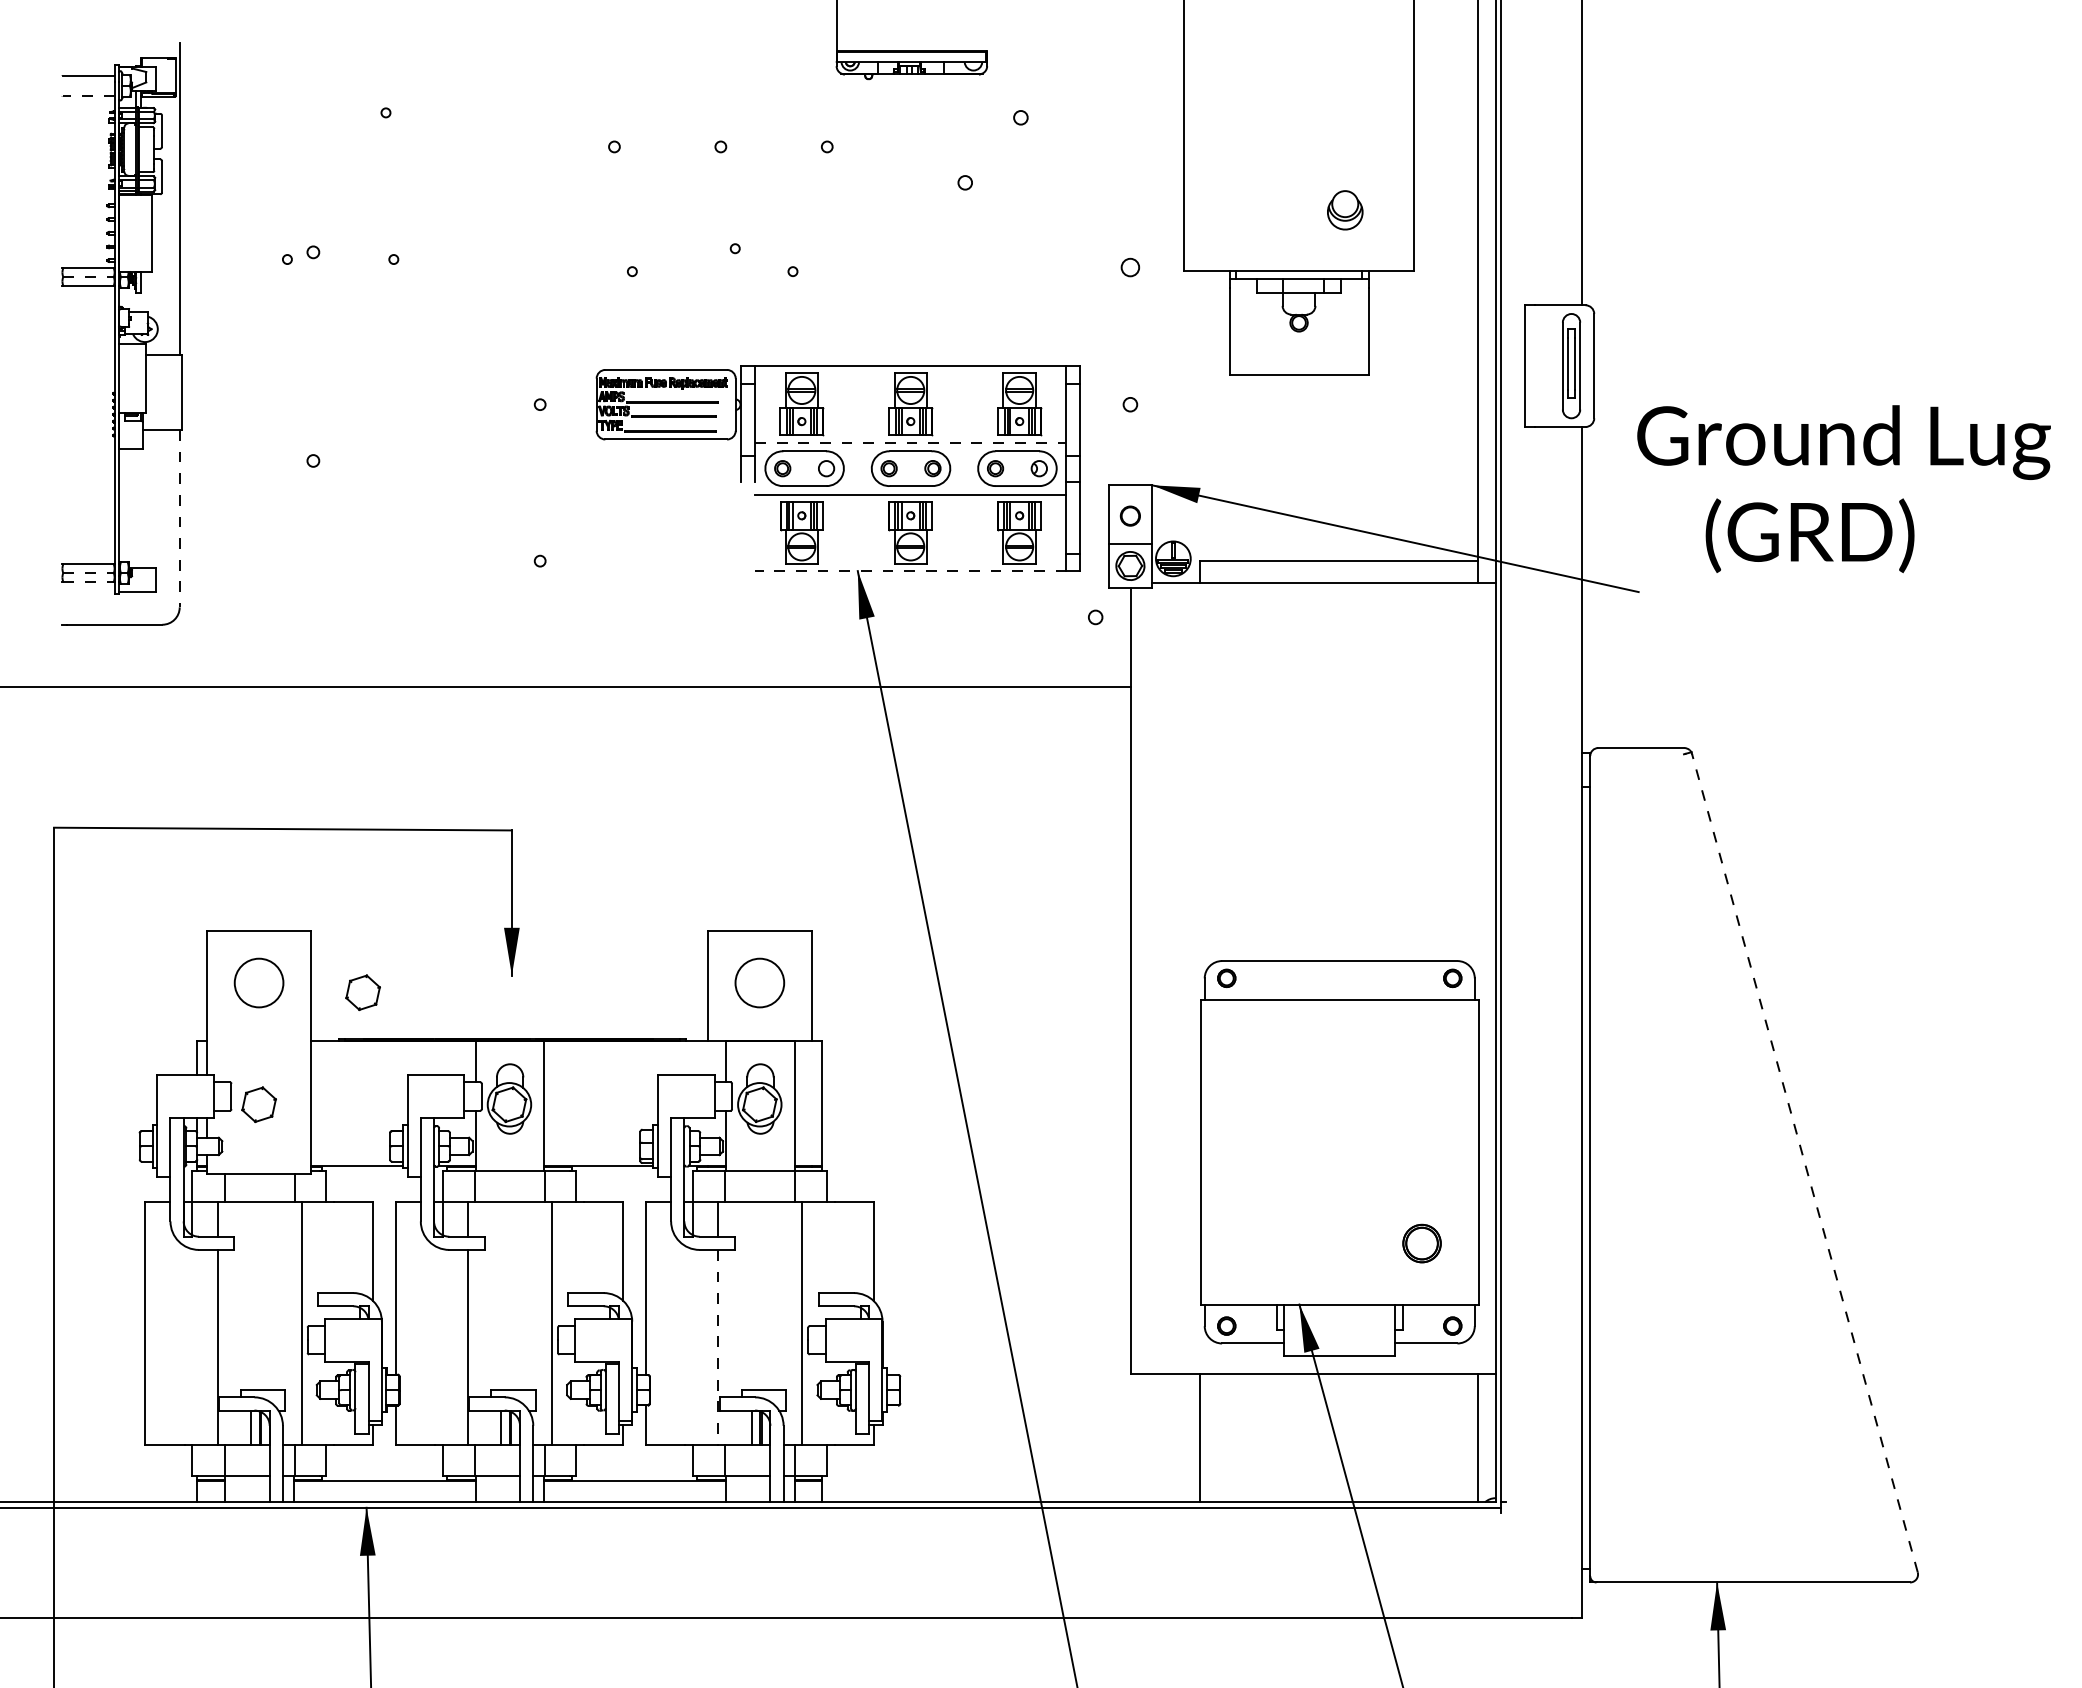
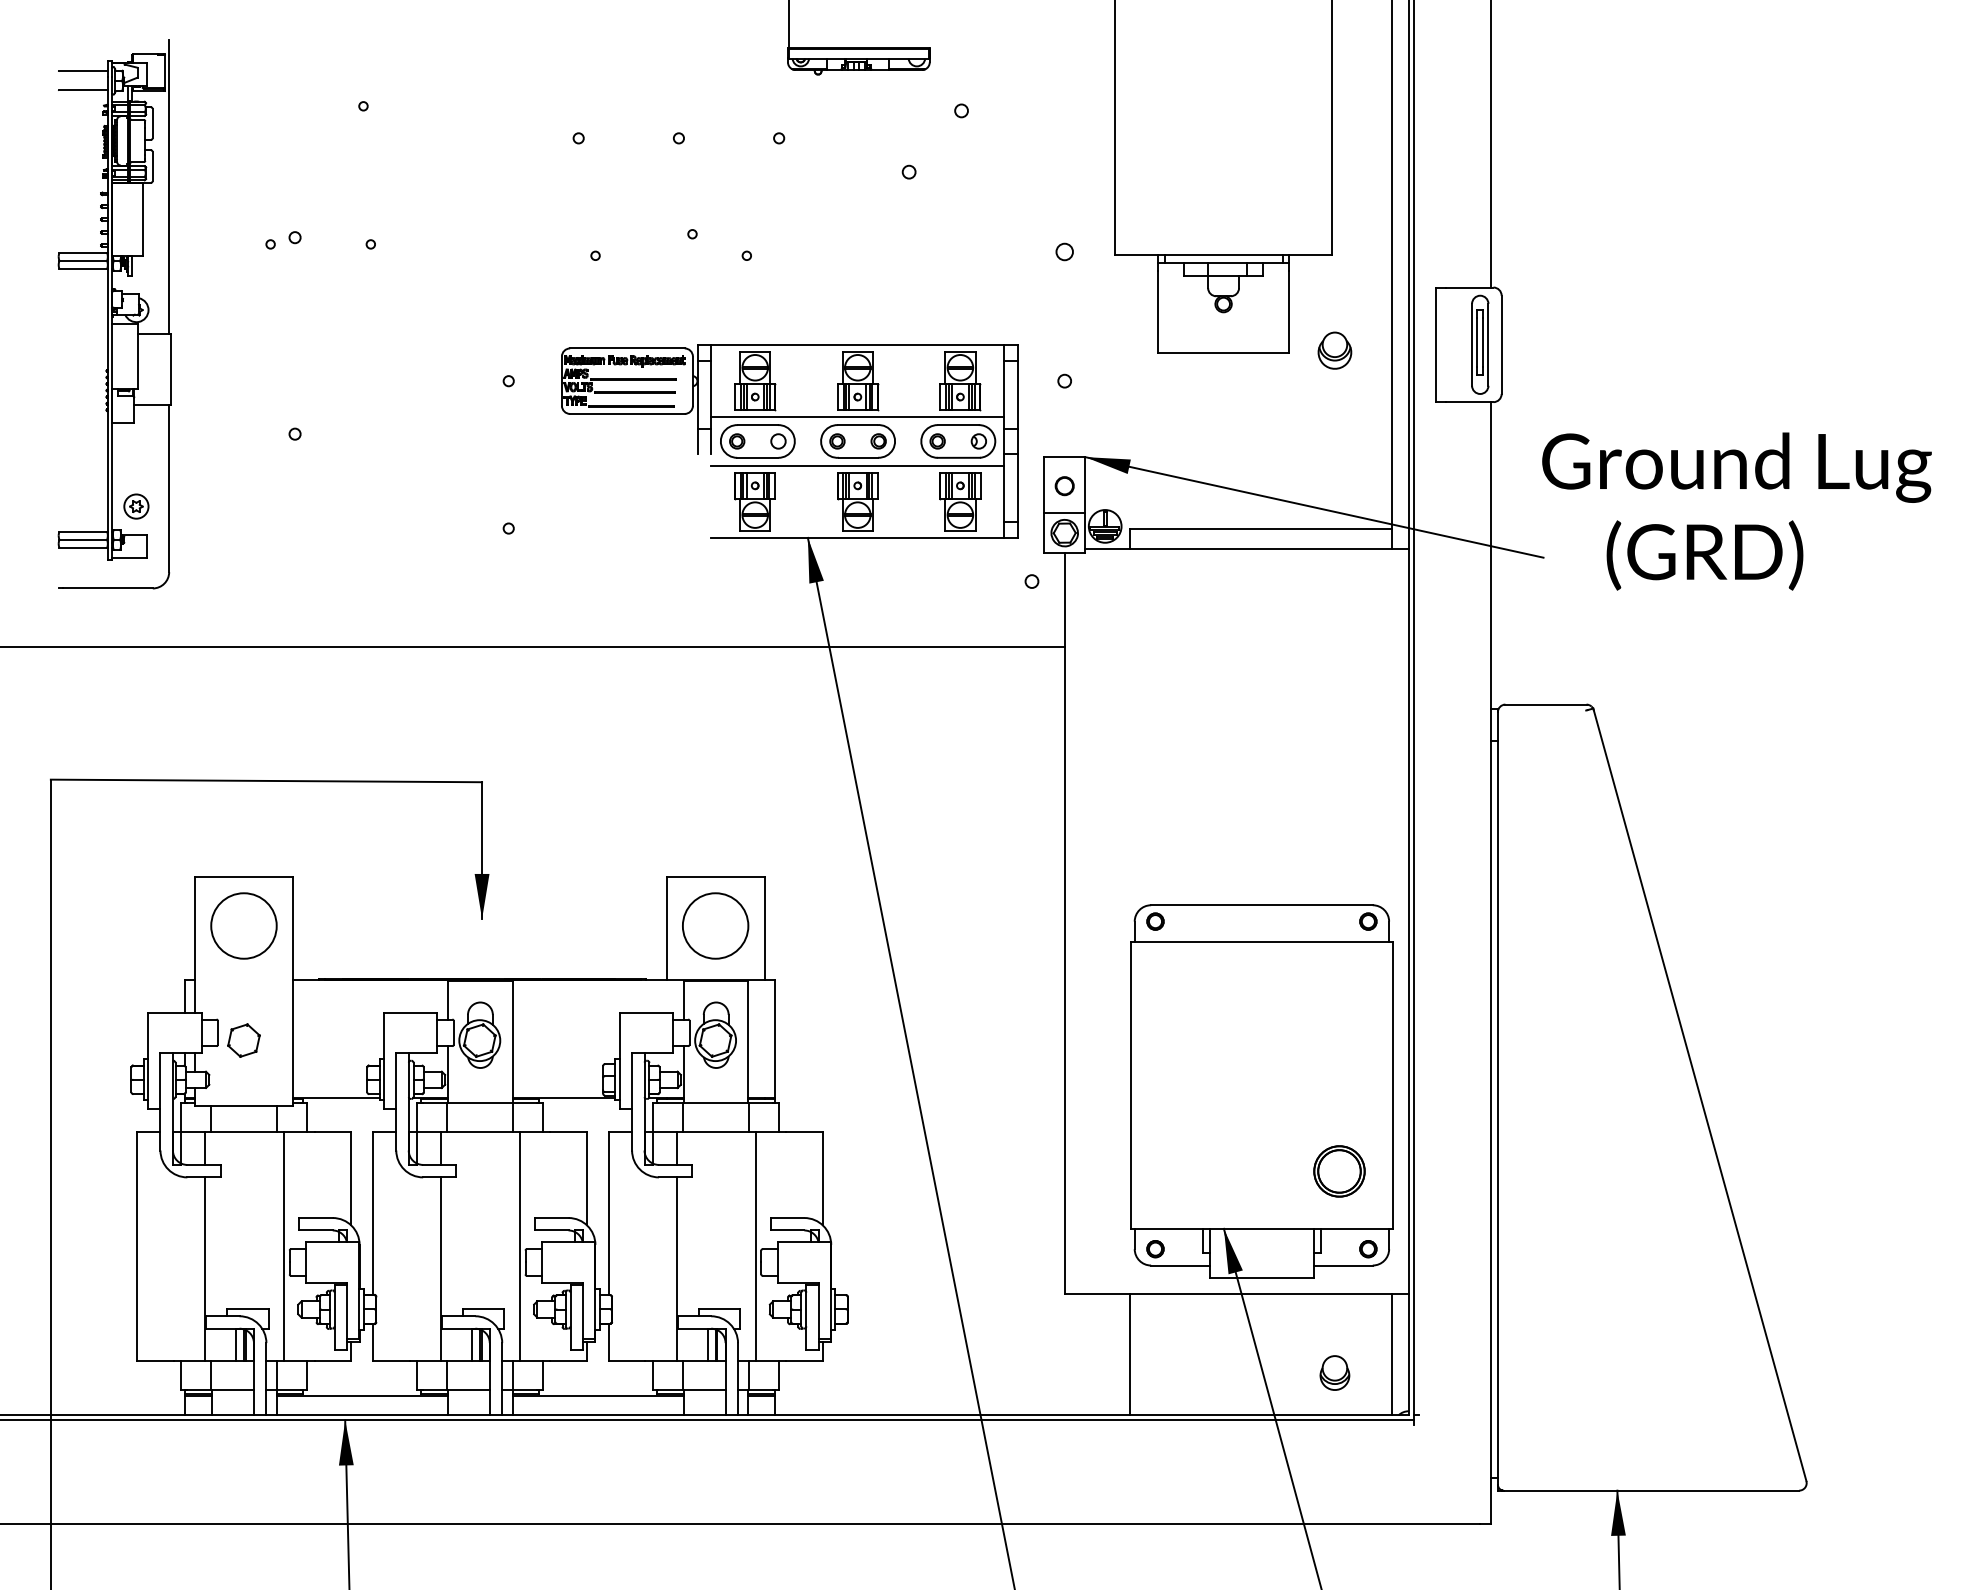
line: (88, 95) -> (83, 89), dashed -> solid
part: (1345, 210) -> (1335, 350), moved
line: (89, 277) -> (84, 261), dashed -> solid
line: (910, 442) -> (857, 416), dashed -> solid
text: (1843, 489) -> (1736, 511), moved
line: (179, 518) -> (168, 488), dashed -> solid
part: (144, 537) -> (135, 506), added
line: (910, 571) -> (857, 538), dashed -> solid
line: (89, 573) -> (84, 540), dashed -> solid
line: (89, 581) -> (84, 547), dashed -> solid
circle: (258, 982) -> (243, 925), size x1.43
circle: (759, 982) -> (715, 925), size x1.43
part: (362, 992) -> (341, 934), removed
line: (1804, 1163) -> (1699, 1095), dashed -> solid
part: (1421, 1243) -> (1338, 1171), size x1.43
line: (718, 1347) -> (676, 1269), dashed -> solid
part: (1417, 1457) -> (1335, 1372), added

